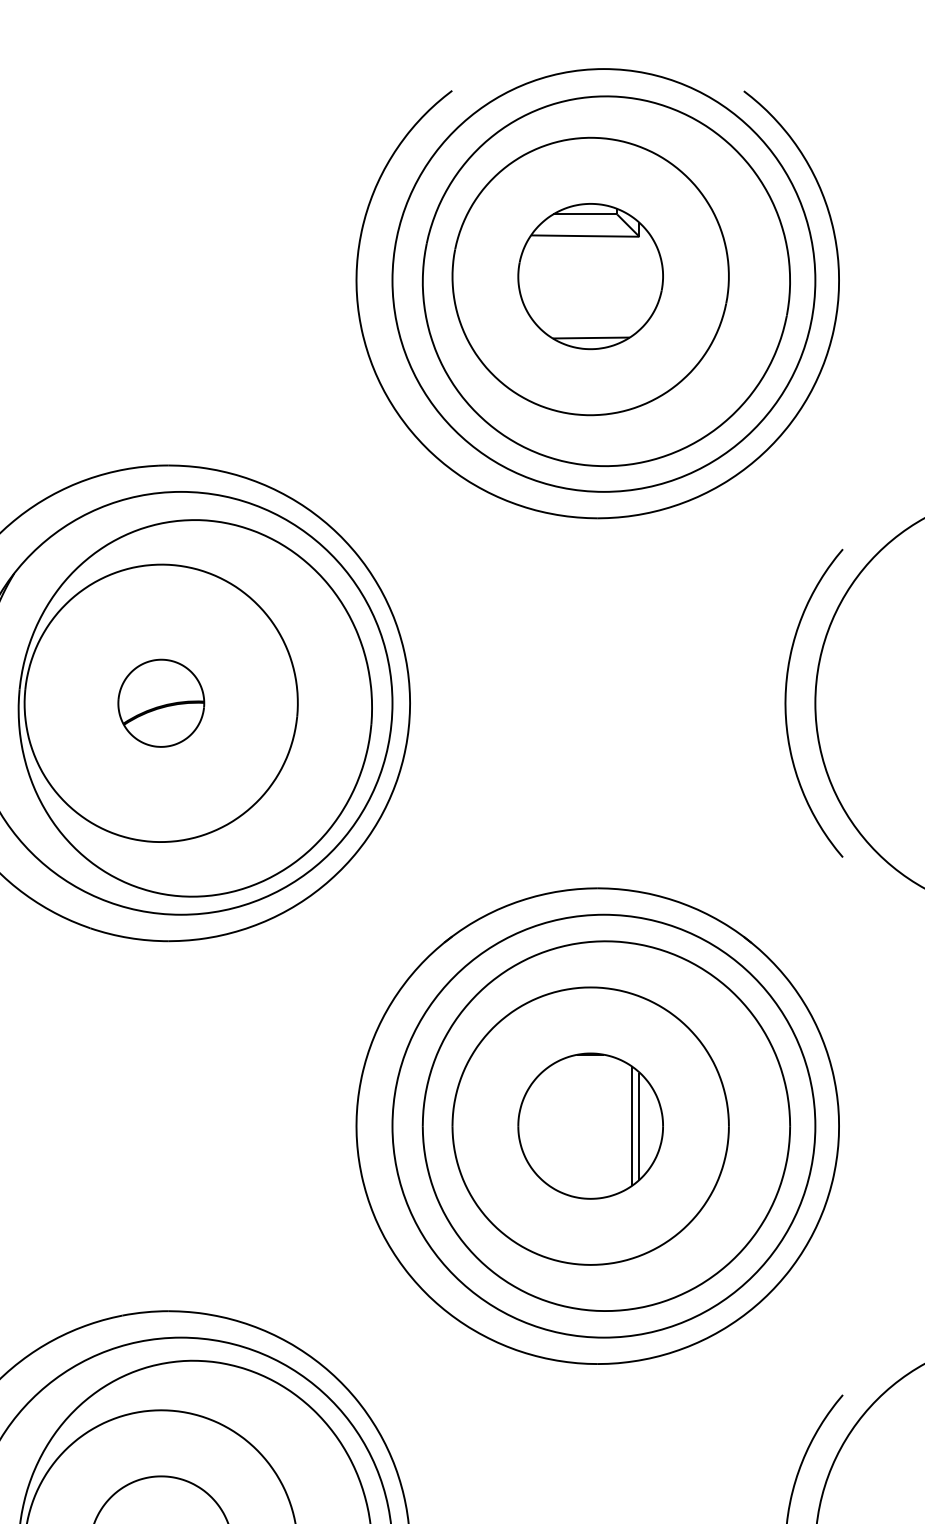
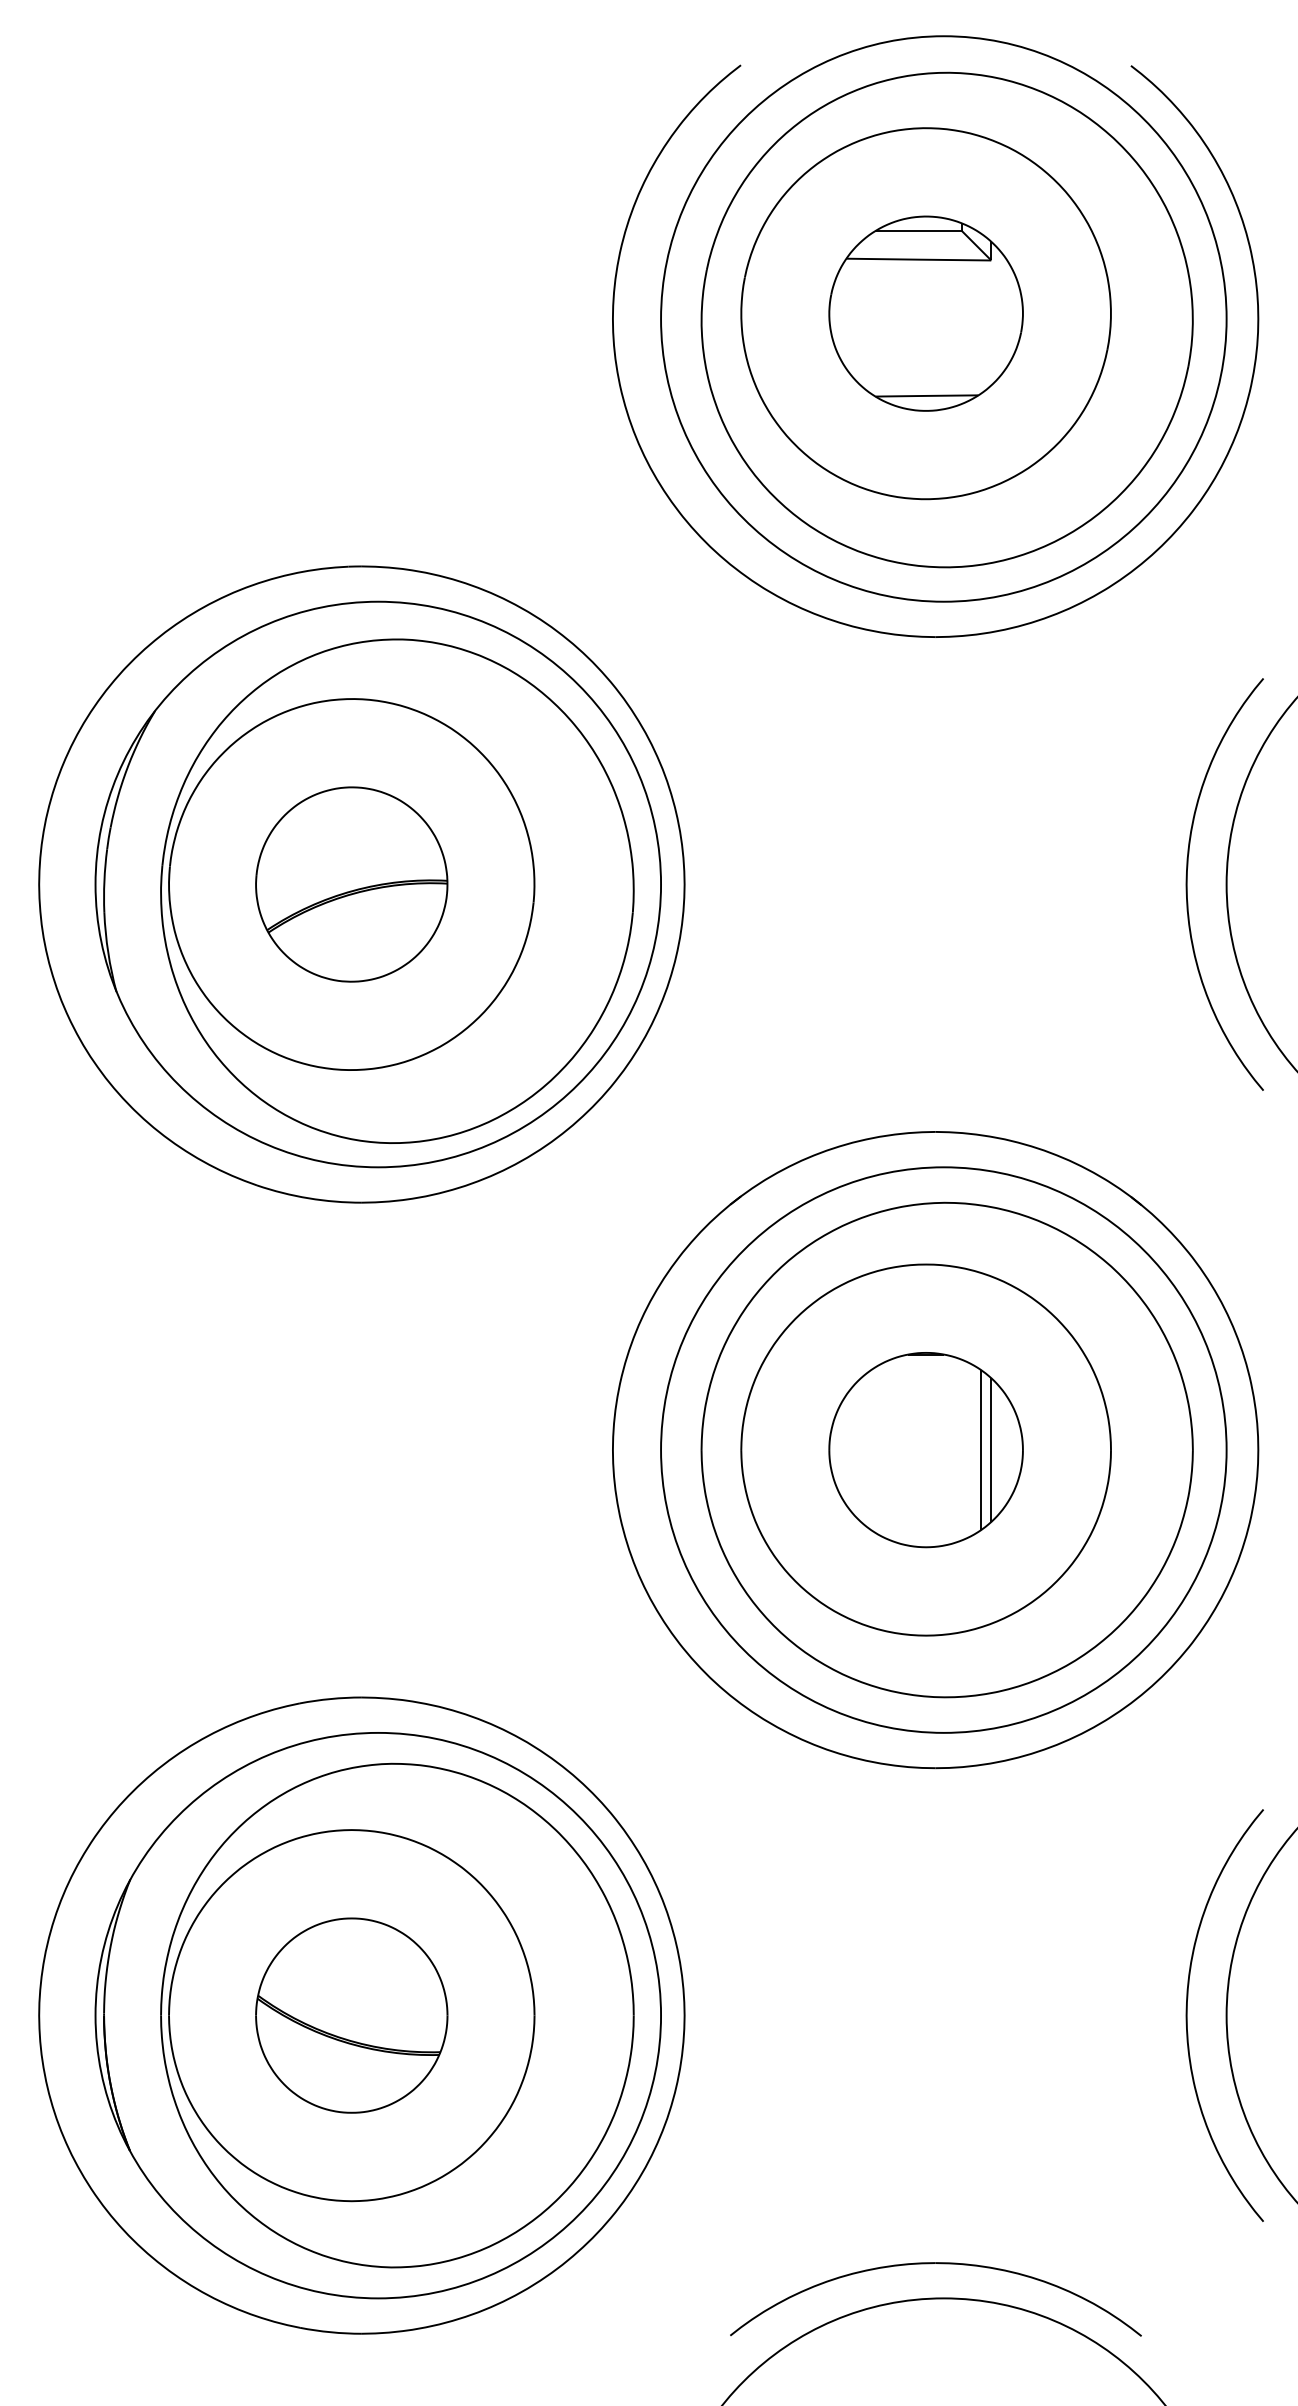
part: (161, 703) -> (351, 884), size x1.67

